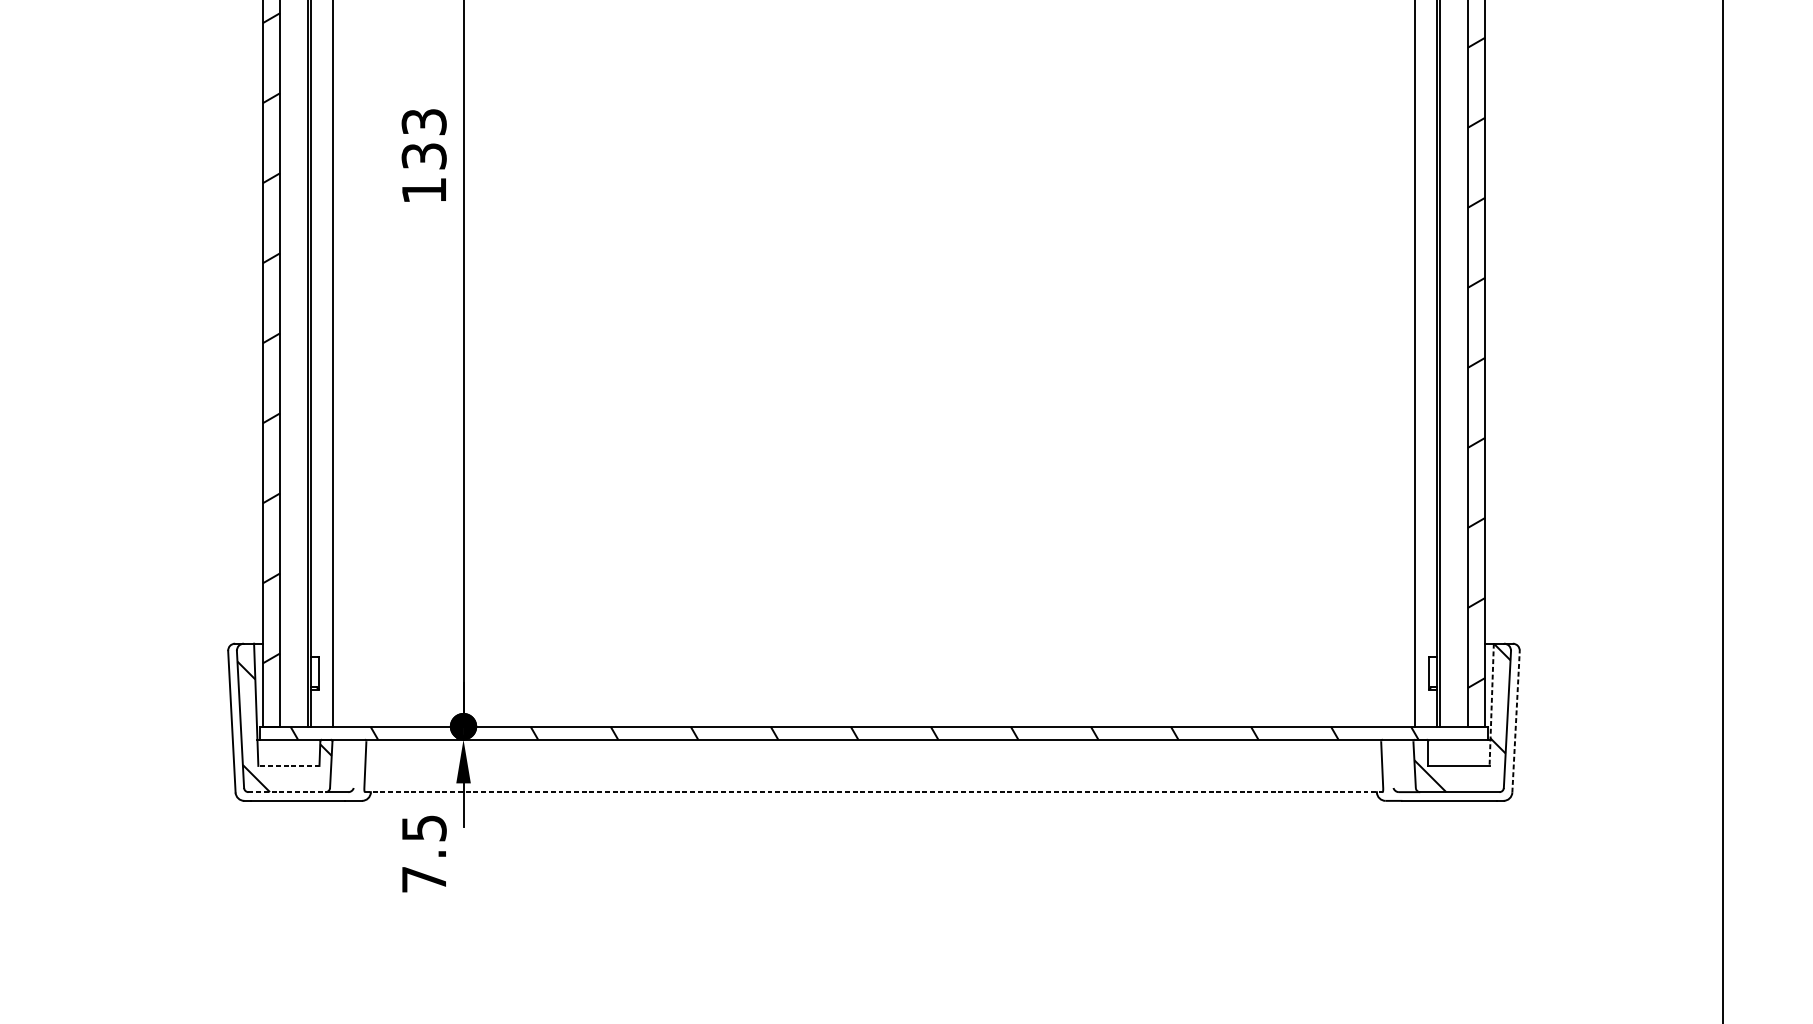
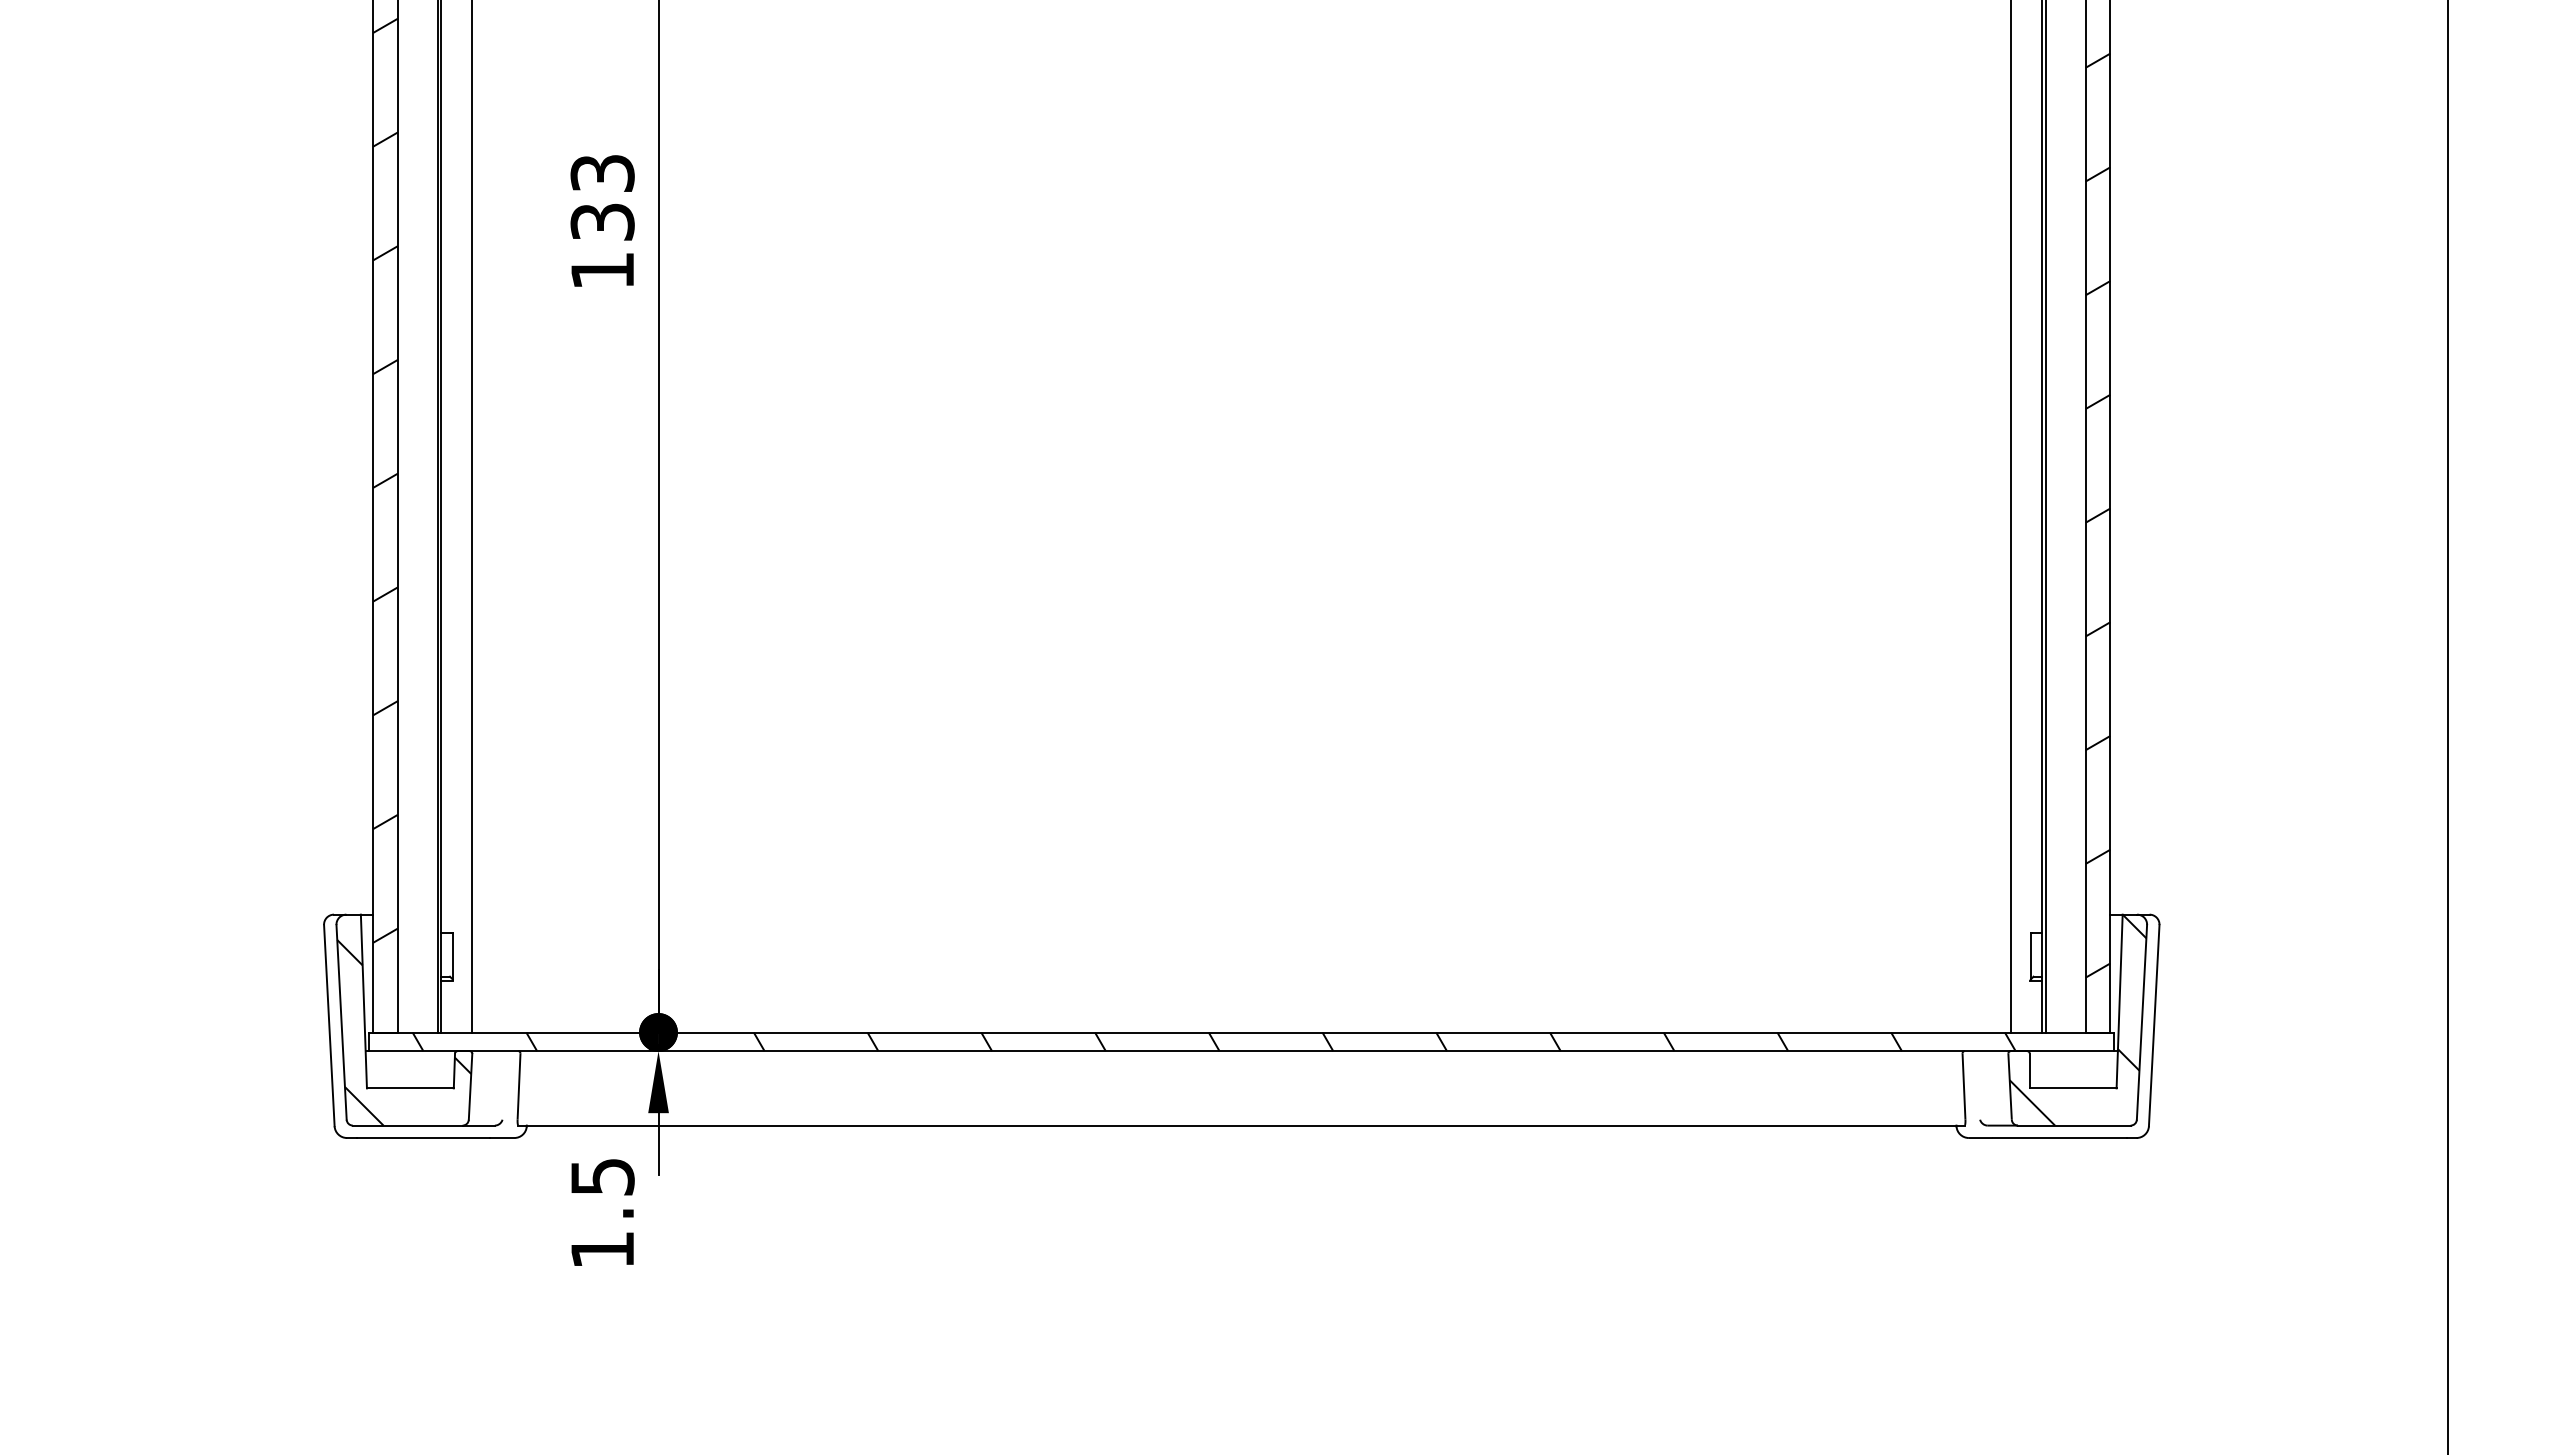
line: (1491, 704) -> (2119, 1001), dashed -> solid
line: (1516, 721) -> (2154, 1025), dashed -> solid
line: (288, 766) -> (409, 1088), dashed -> solid
line: (286, 792) -> (407, 1125), dashed -> solid
line: (874, 792) -> (1242, 1125), dashed -> solid
text: (424, 879) -> (602, 1249), 7.5 -> 1.5

